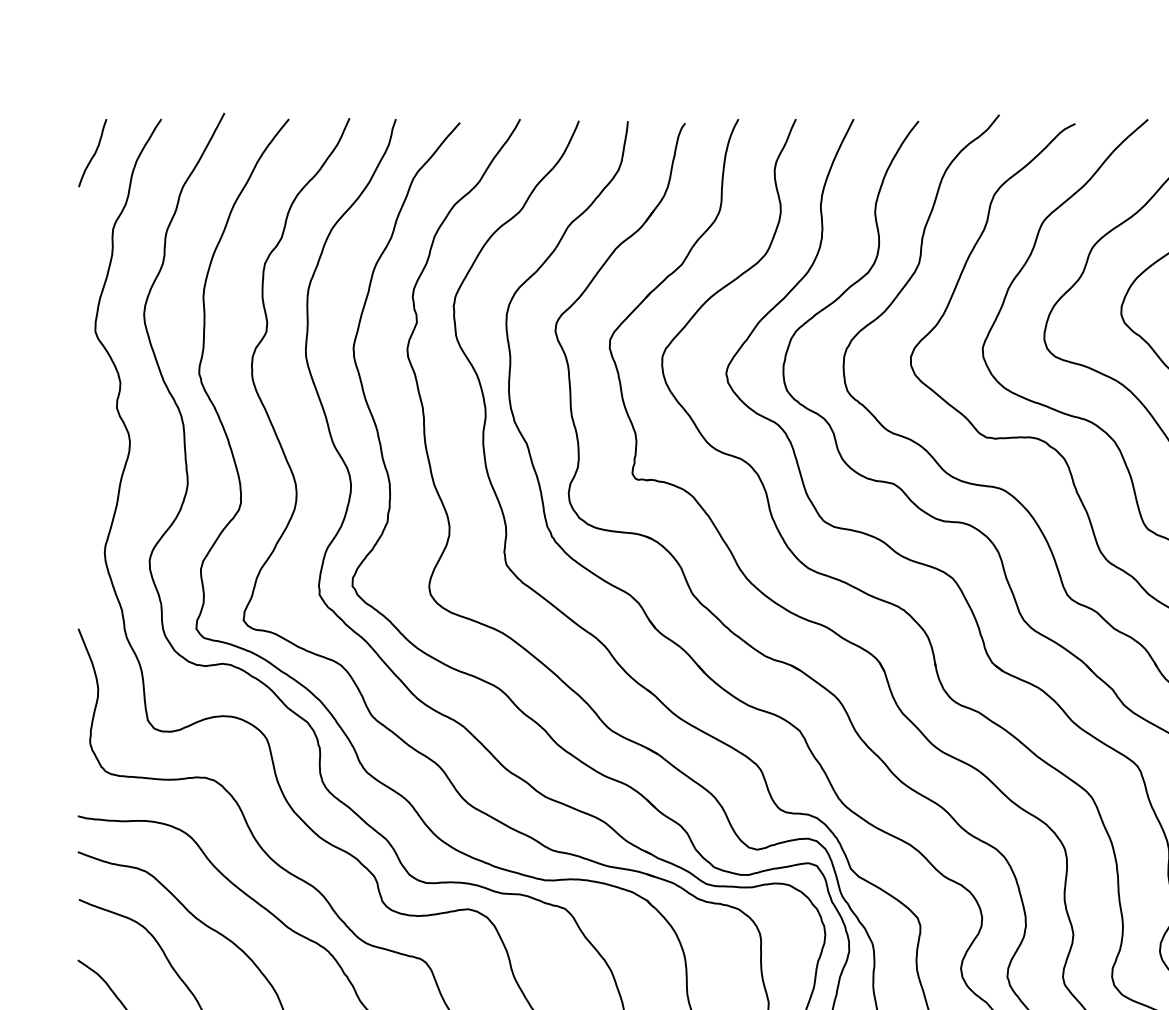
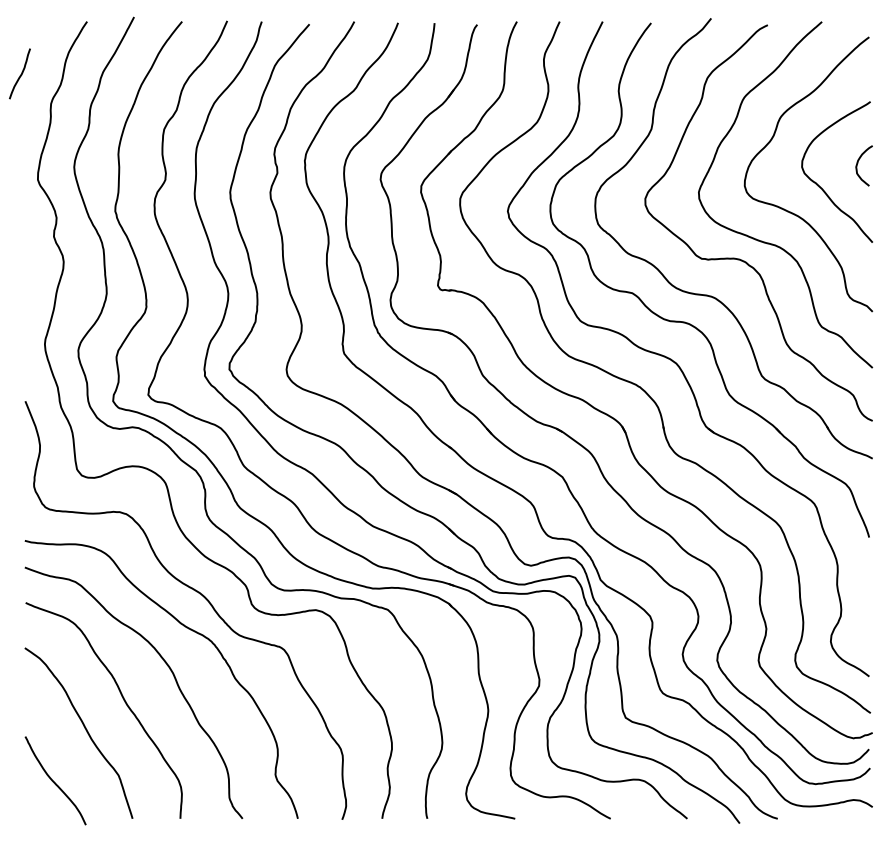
curve: (93, 153) -> (20, 74), moved

